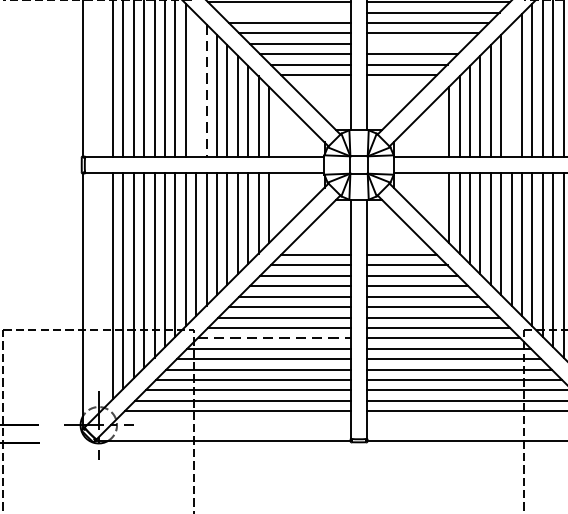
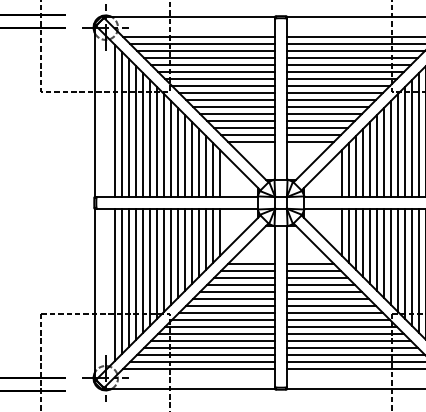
line: (284, 12) -> (230, 100), added
line: (417, 44) -> (320, 121), added
line: (196, 85) -> (171, 149), added
line: (206, 90) -> (178, 152), dashed -> solid
line: (511, 90) -> (383, 152), added
line: (273, 338) -> (223, 319), dashed -> solid

